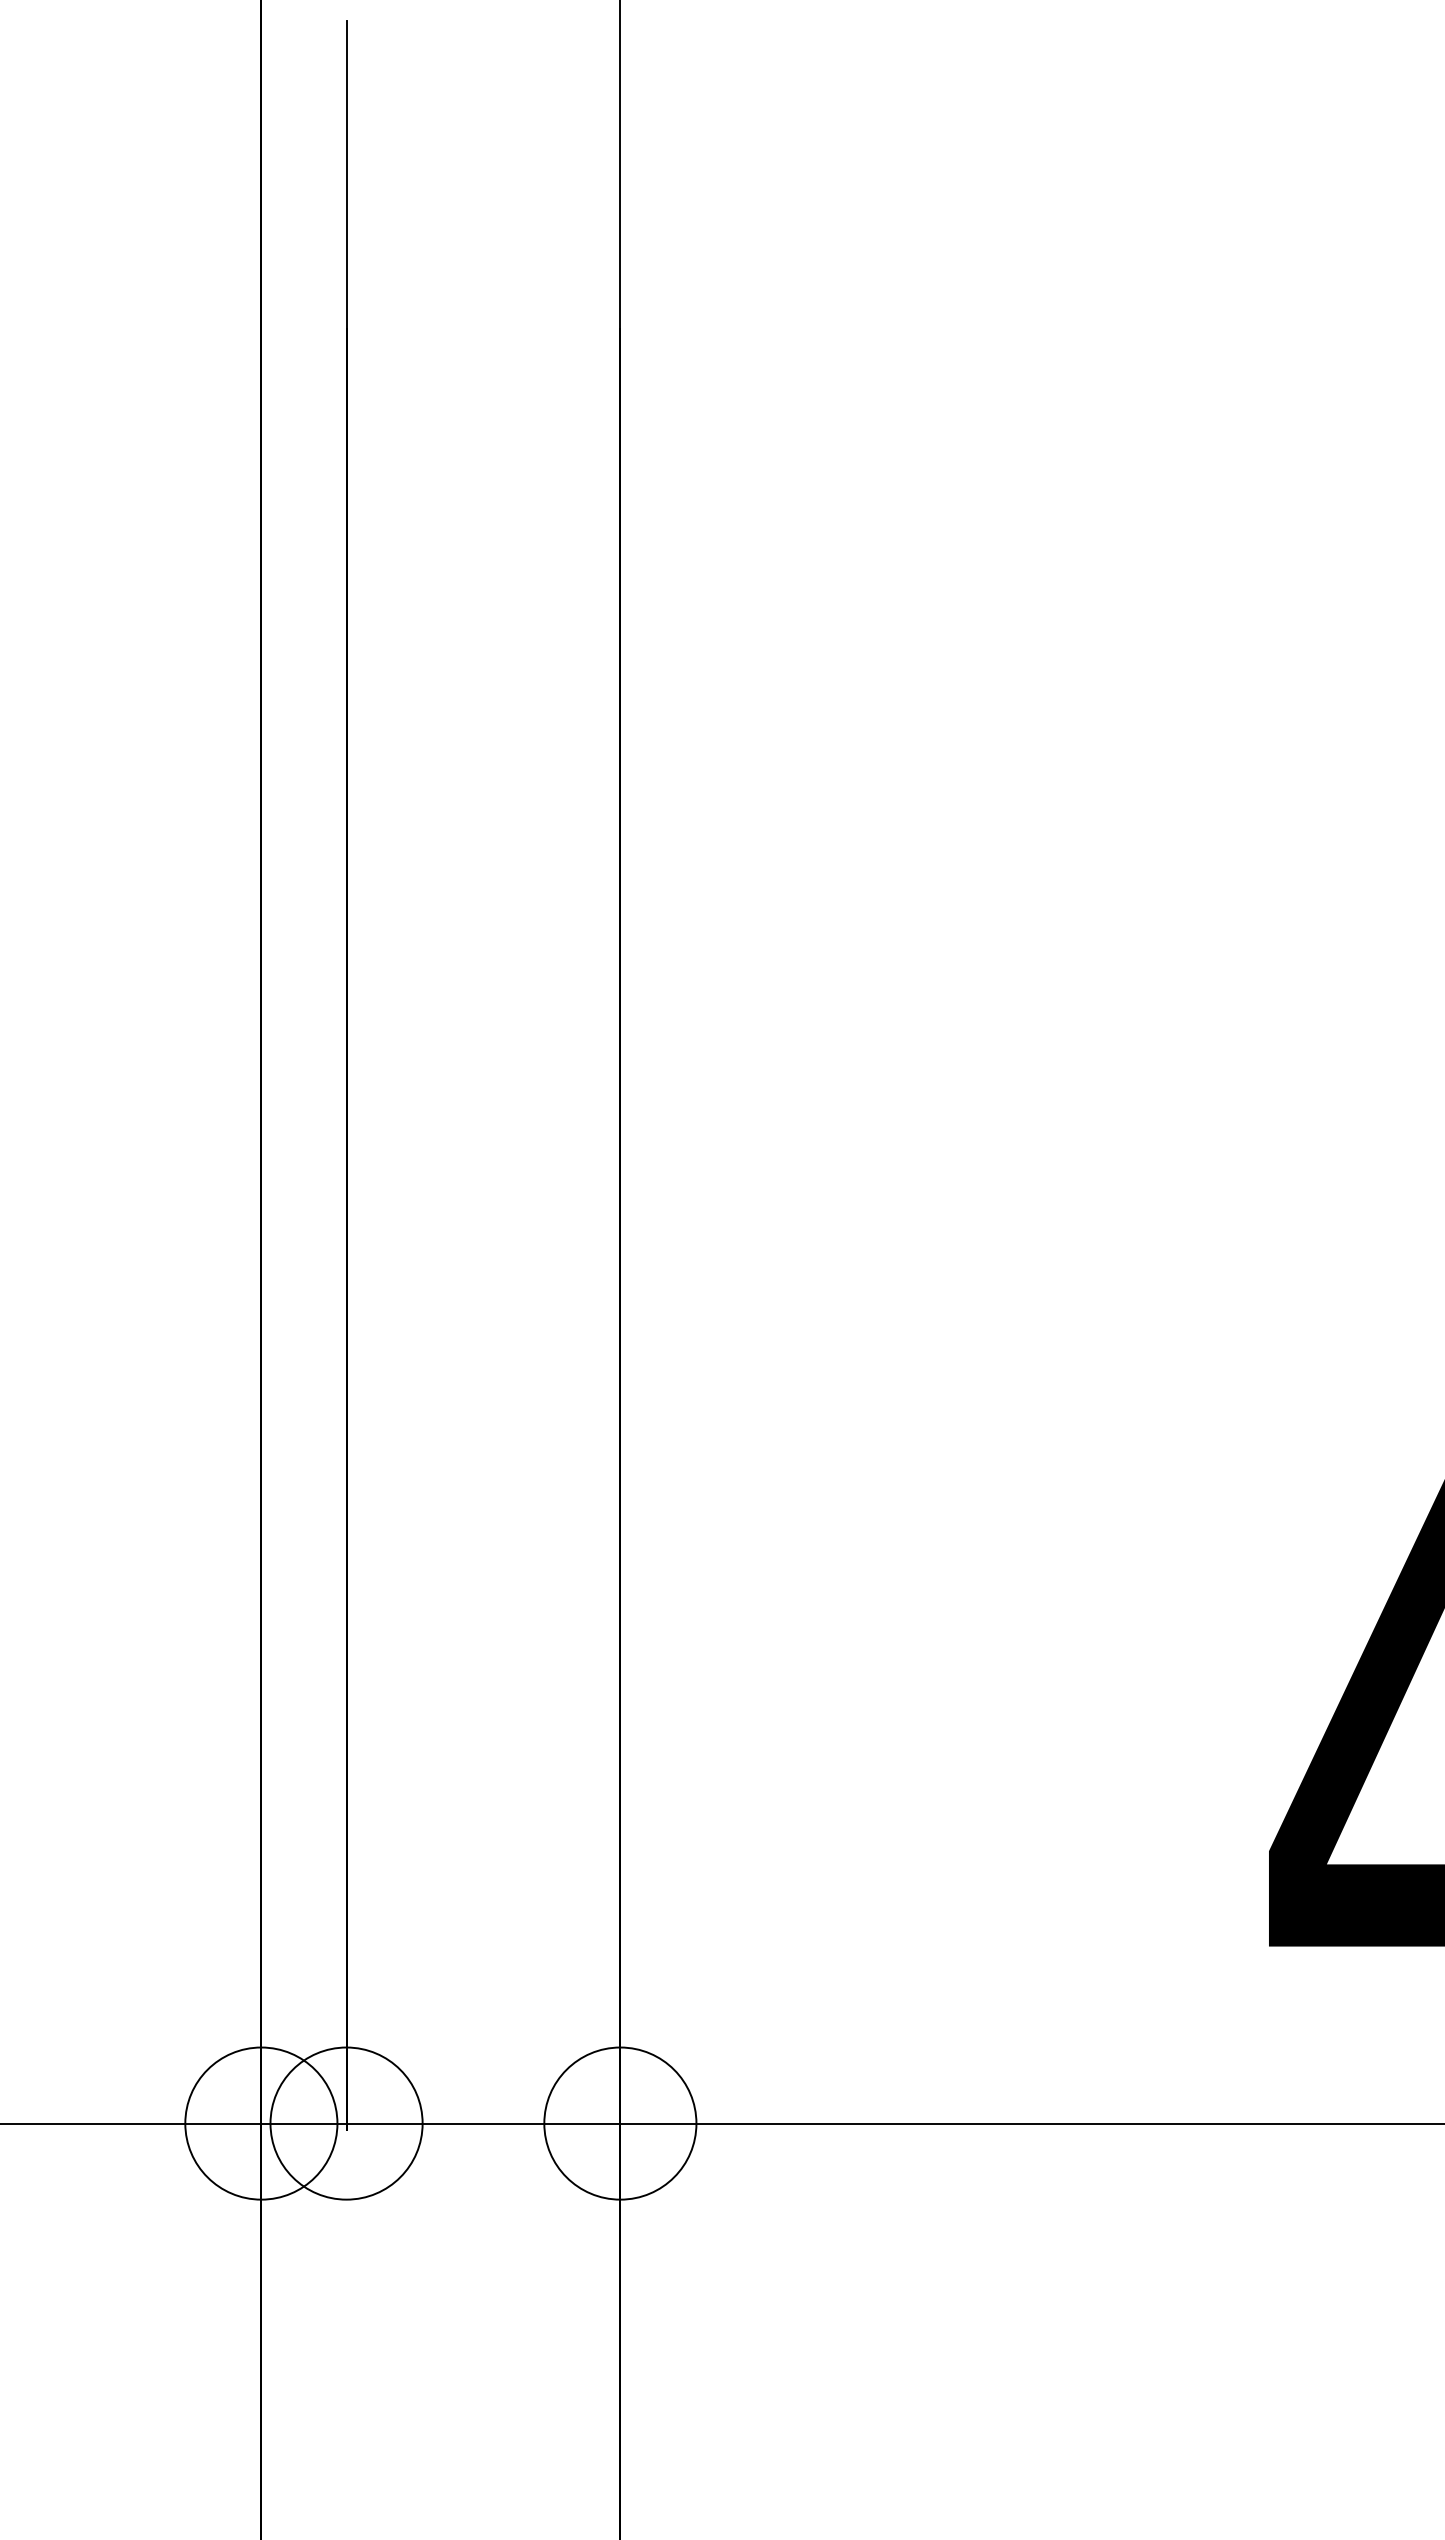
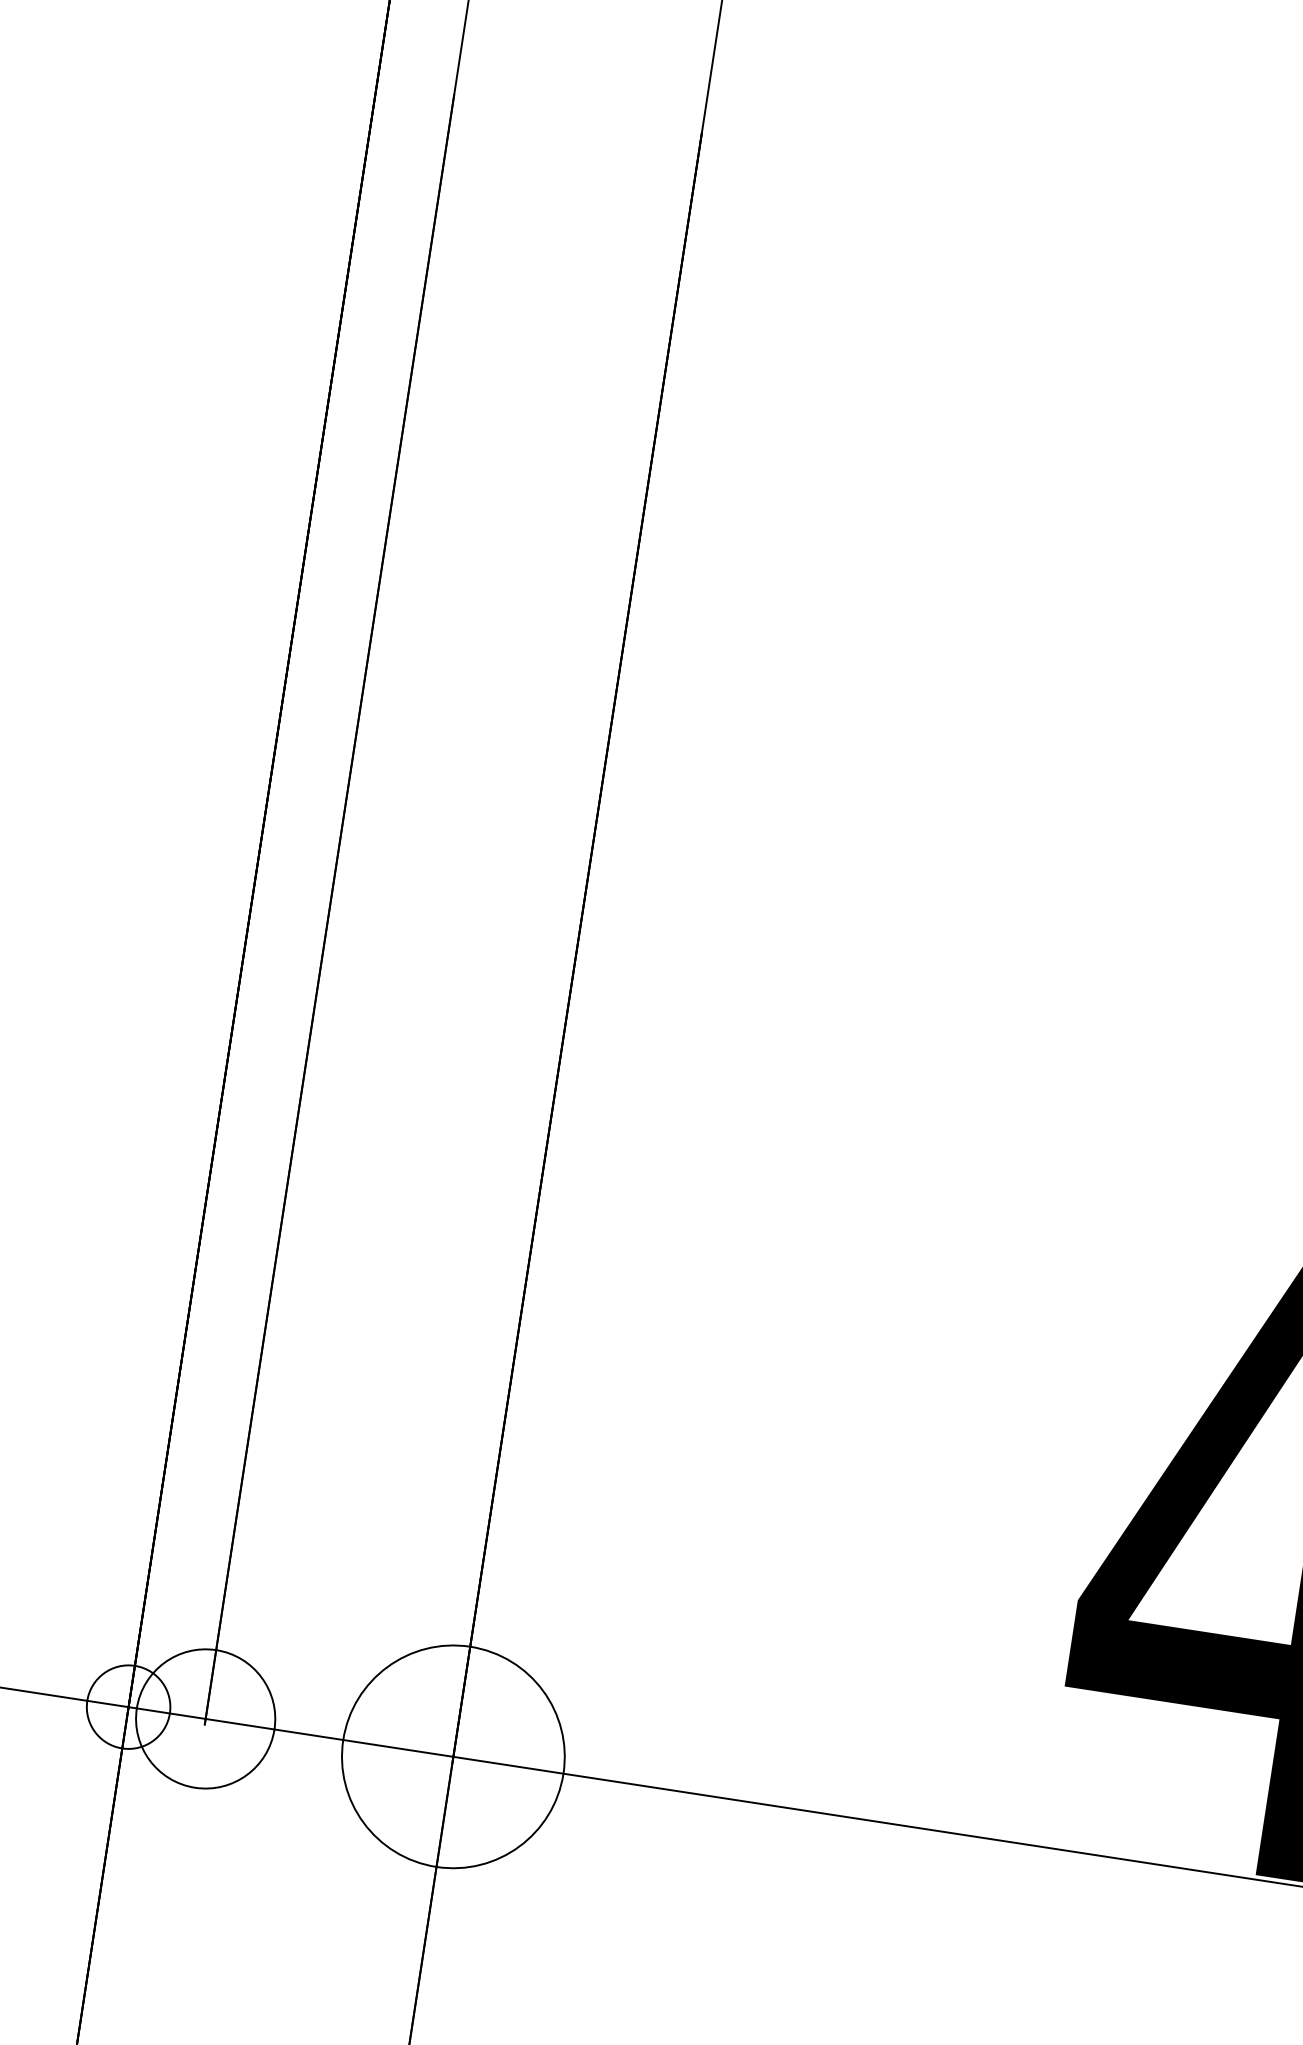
circle: (261, 2123) -> (128, 1707), size x0.6
circle: (620, 2123) -> (453, 1756), size x1.6

